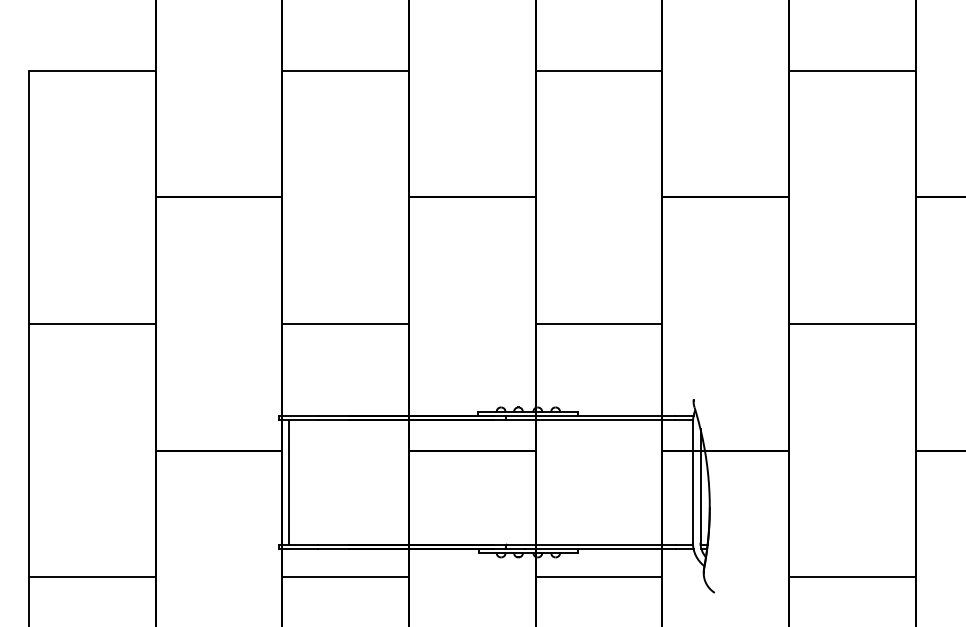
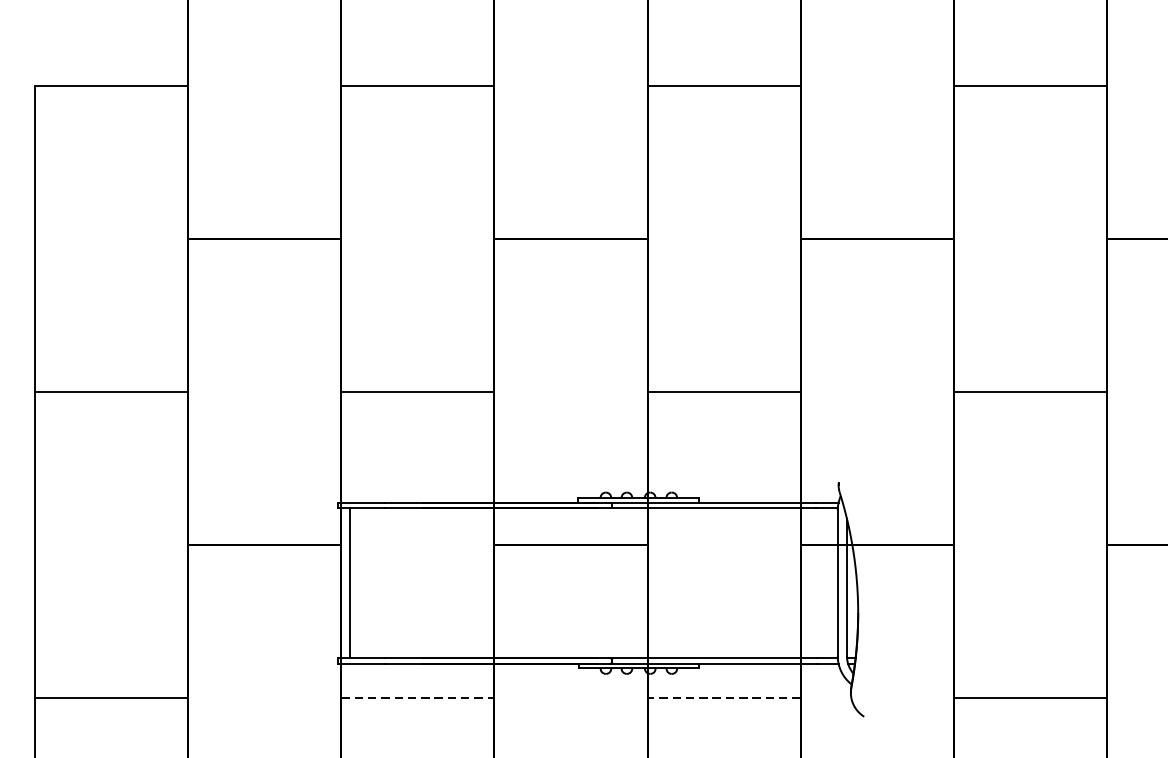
line: (346, 577) -> (418, 698), solid -> dashed
line: (598, 577) -> (723, 698), solid -> dashed

